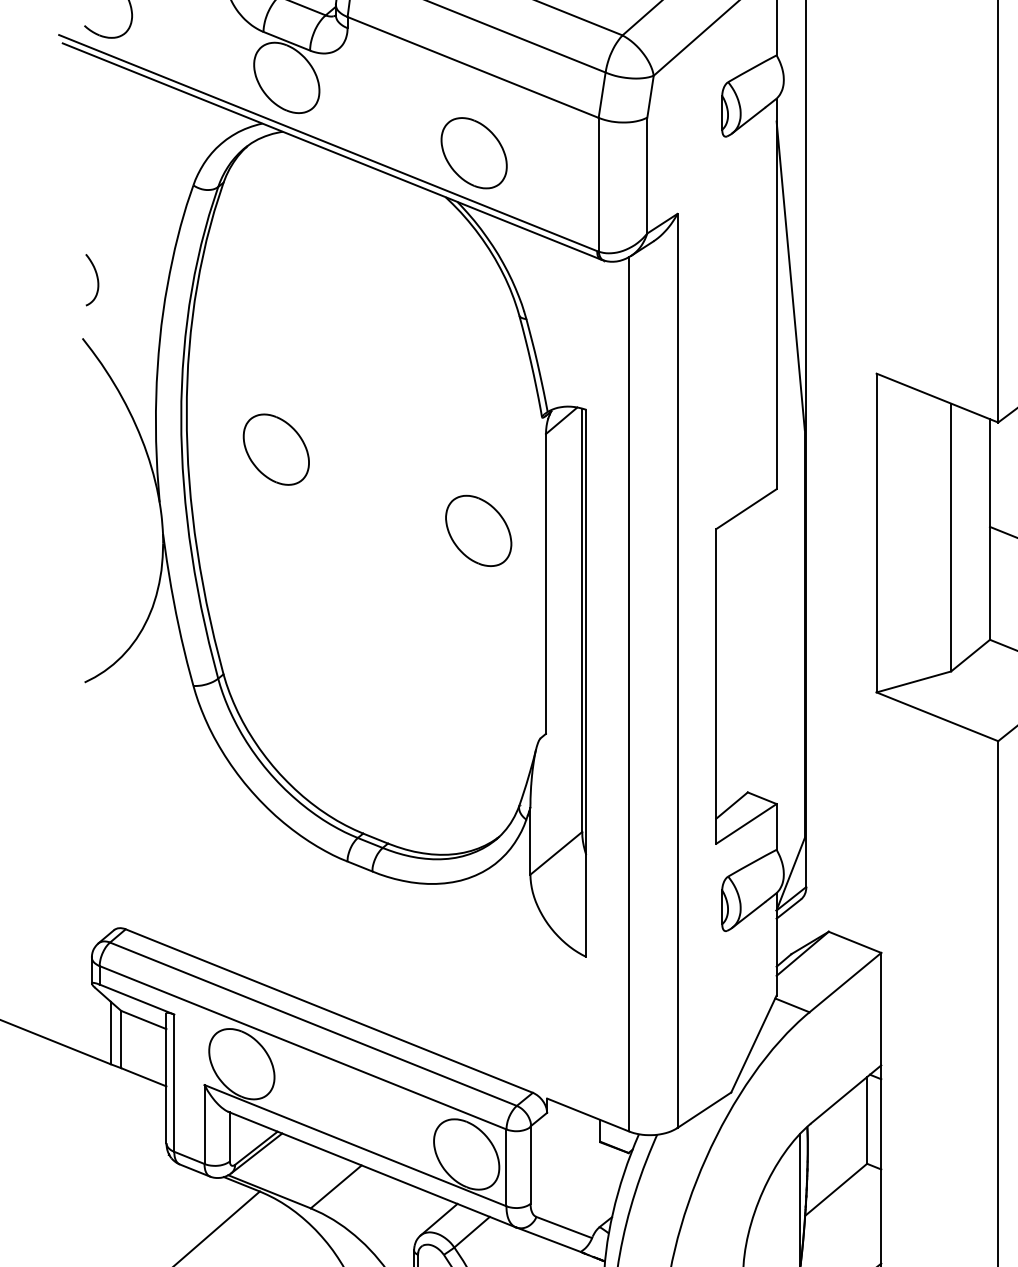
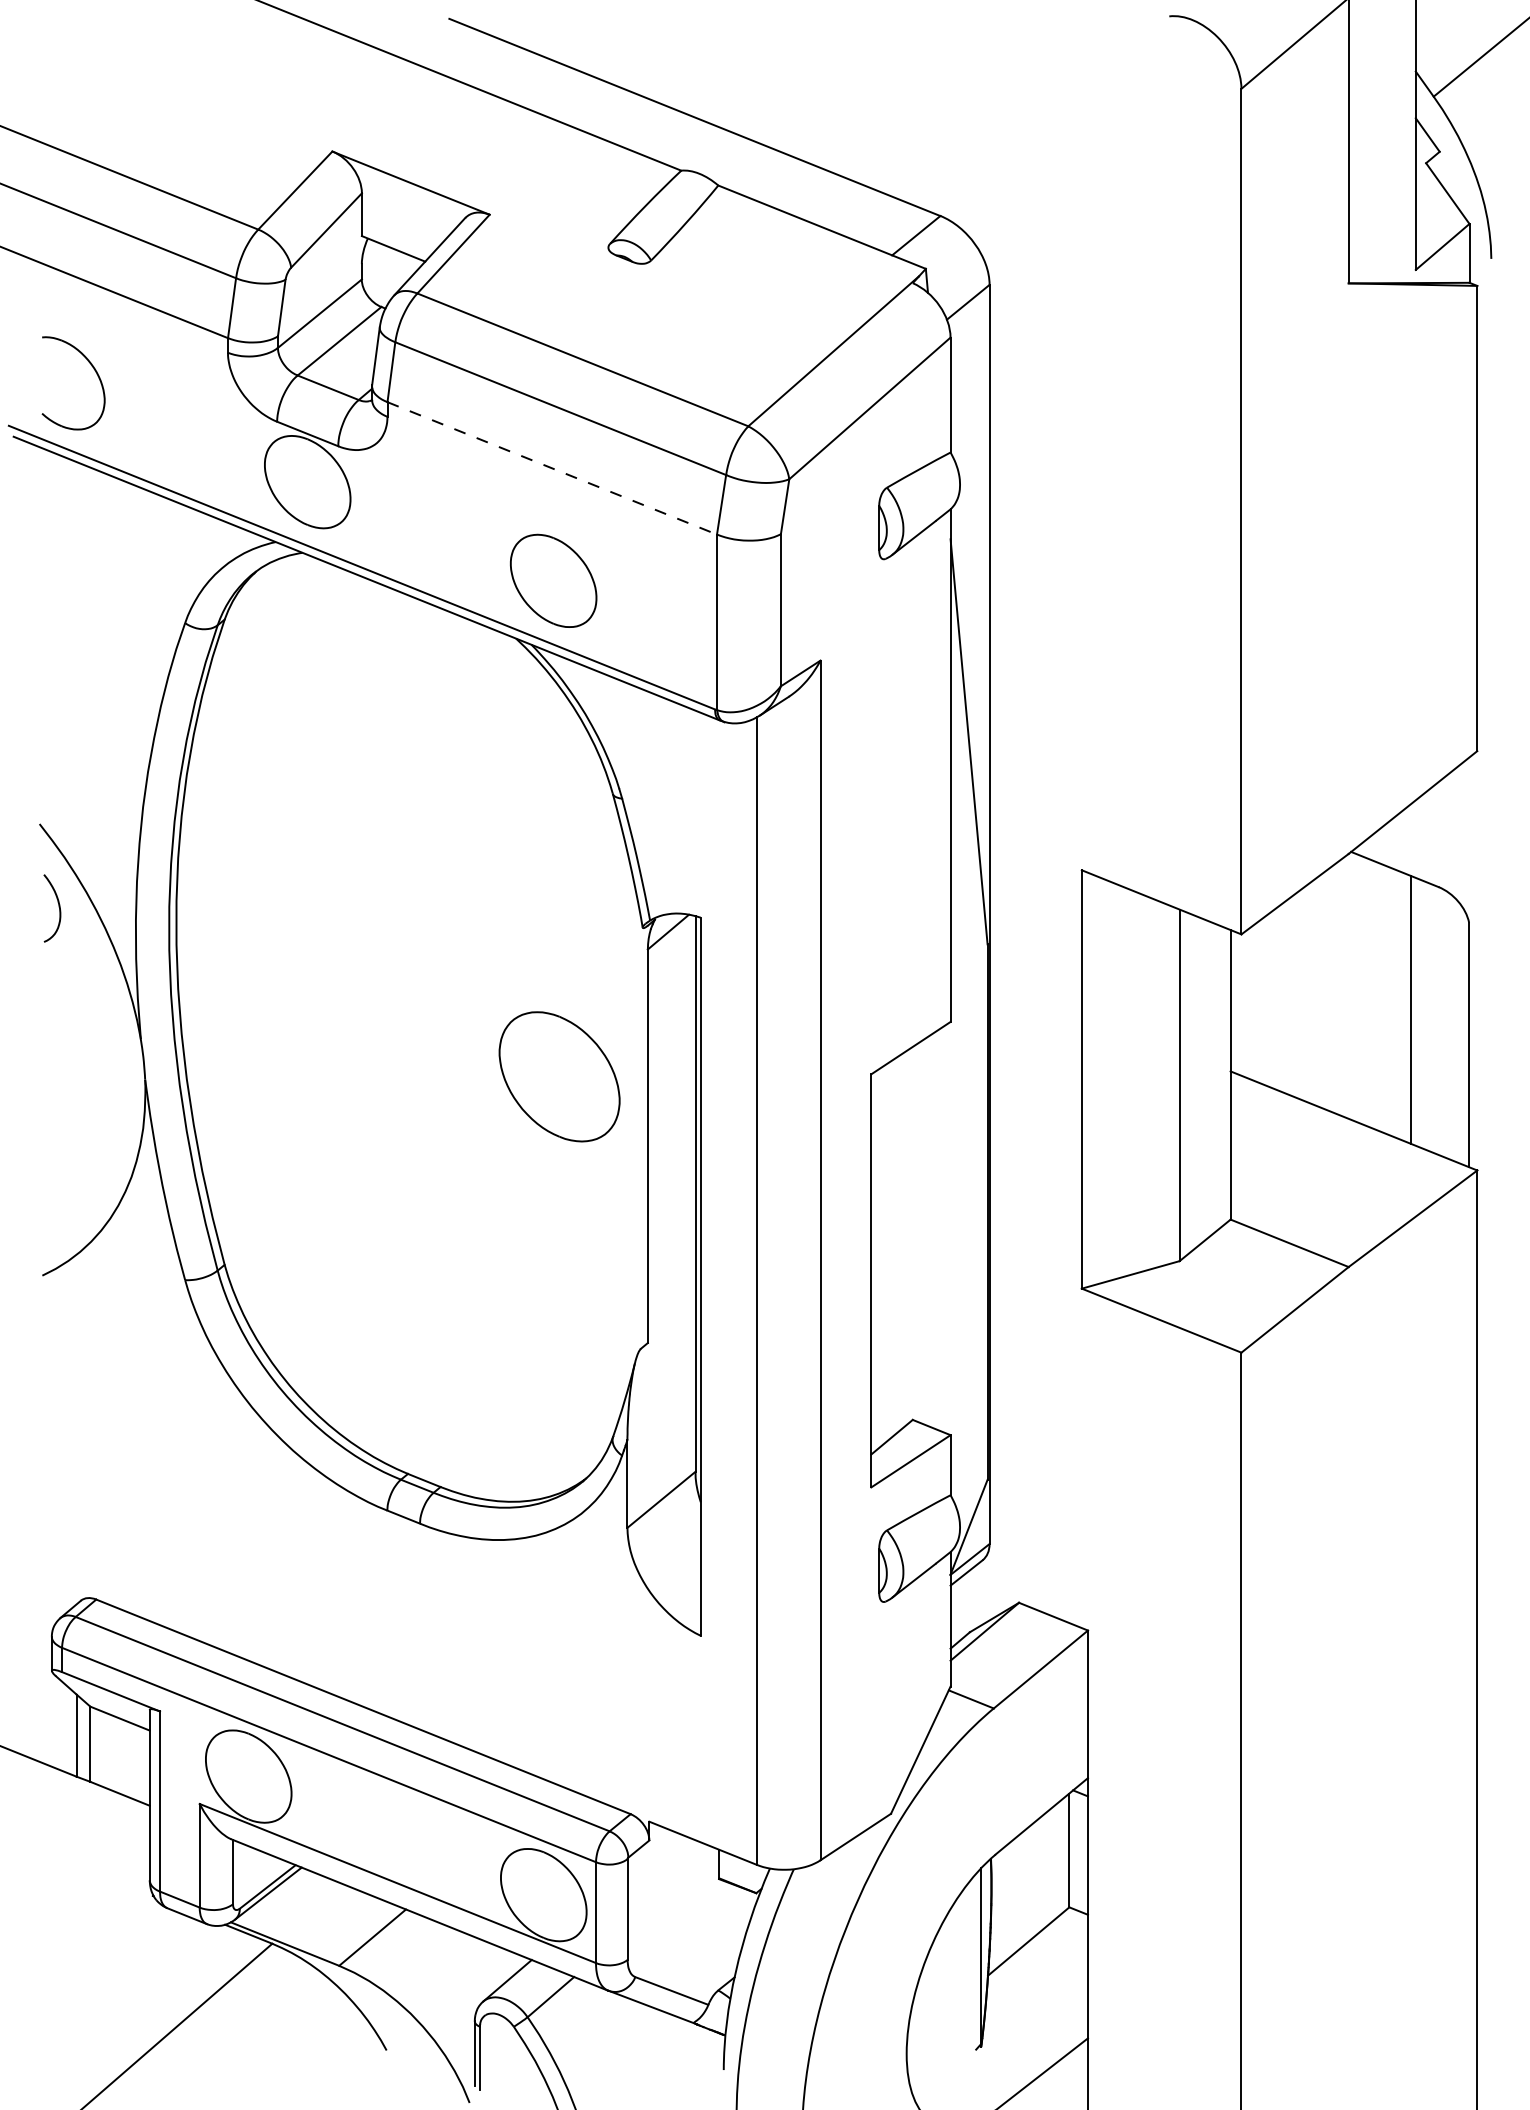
line: (473, 67) -> (552, 468), solid -> dashed
curve: (96, 279) -> (58, 907), moved
part: (275, 450) -> (293, 970), removed
part: (478, 530) -> (559, 1076), size x1.4

